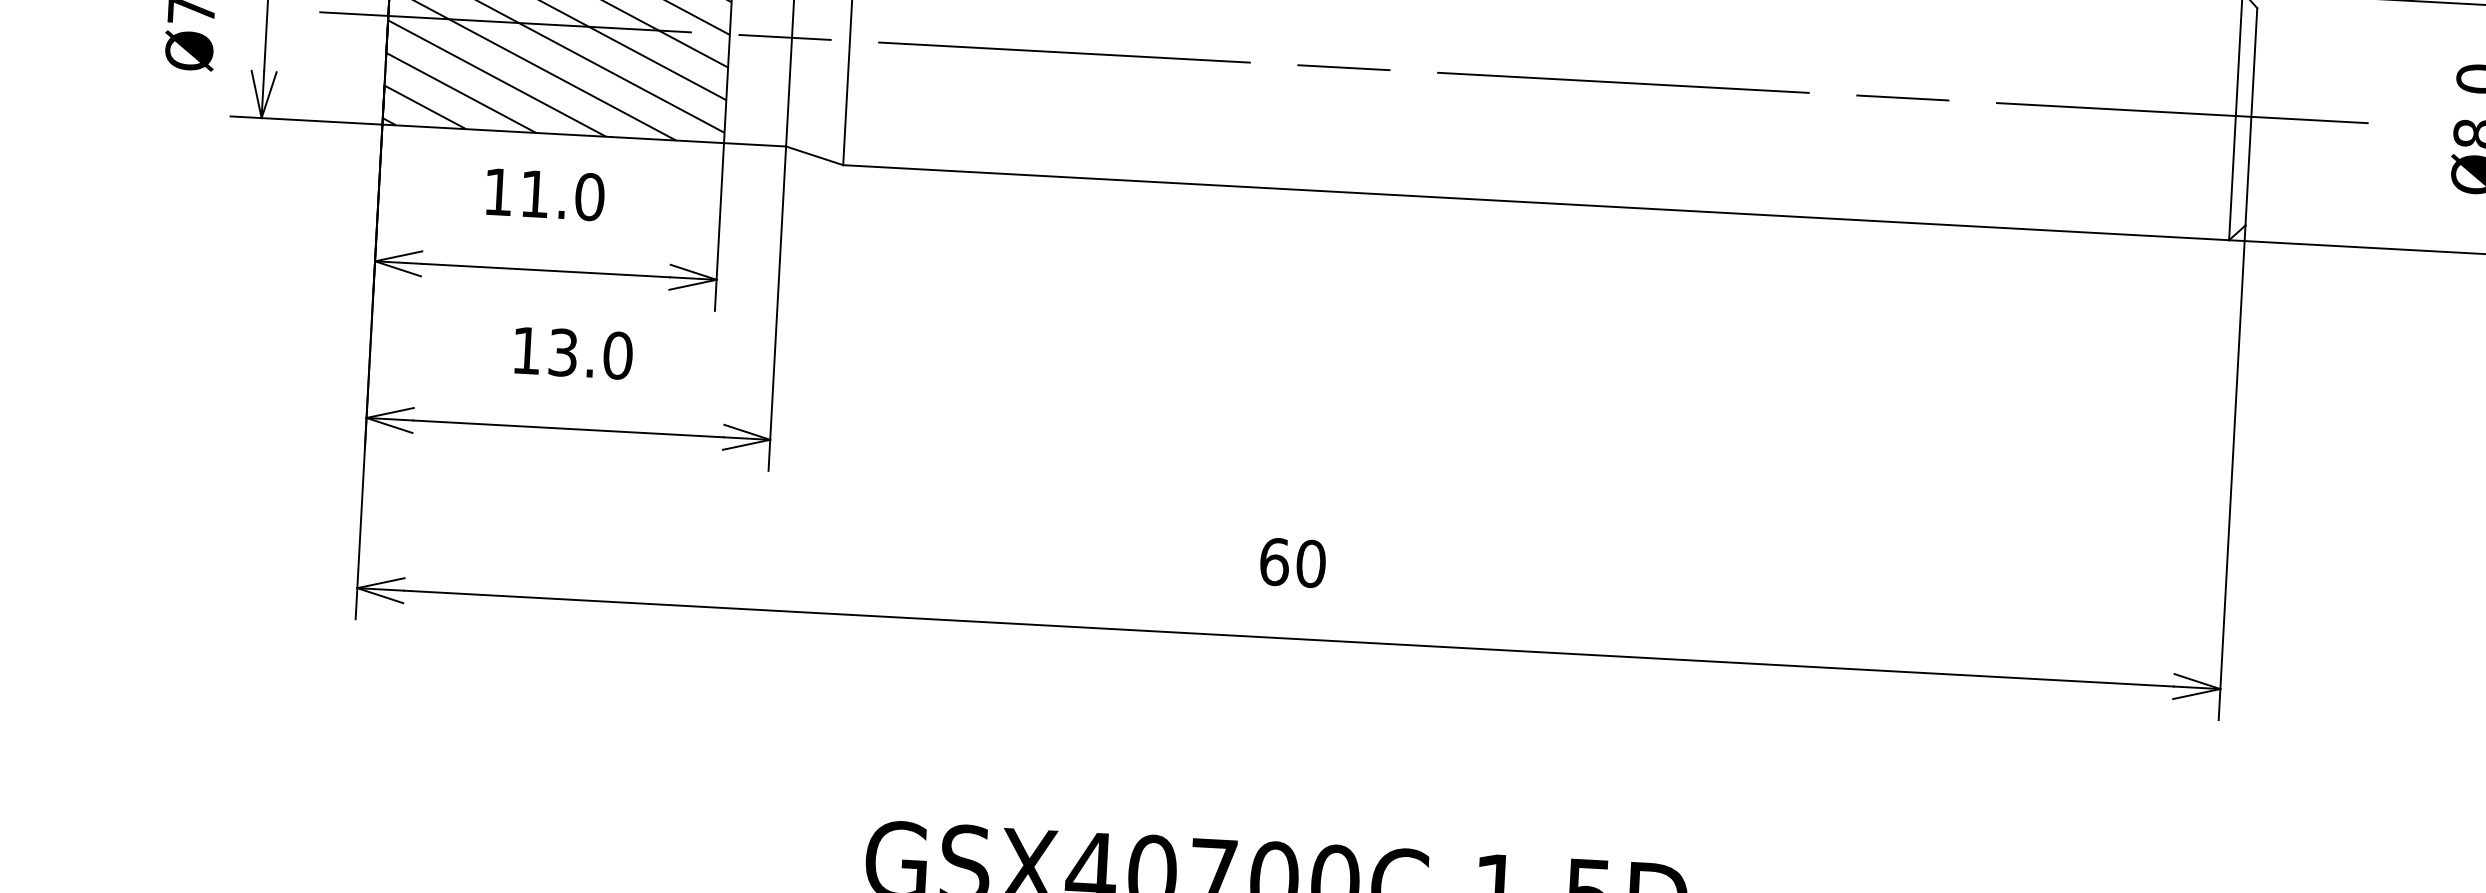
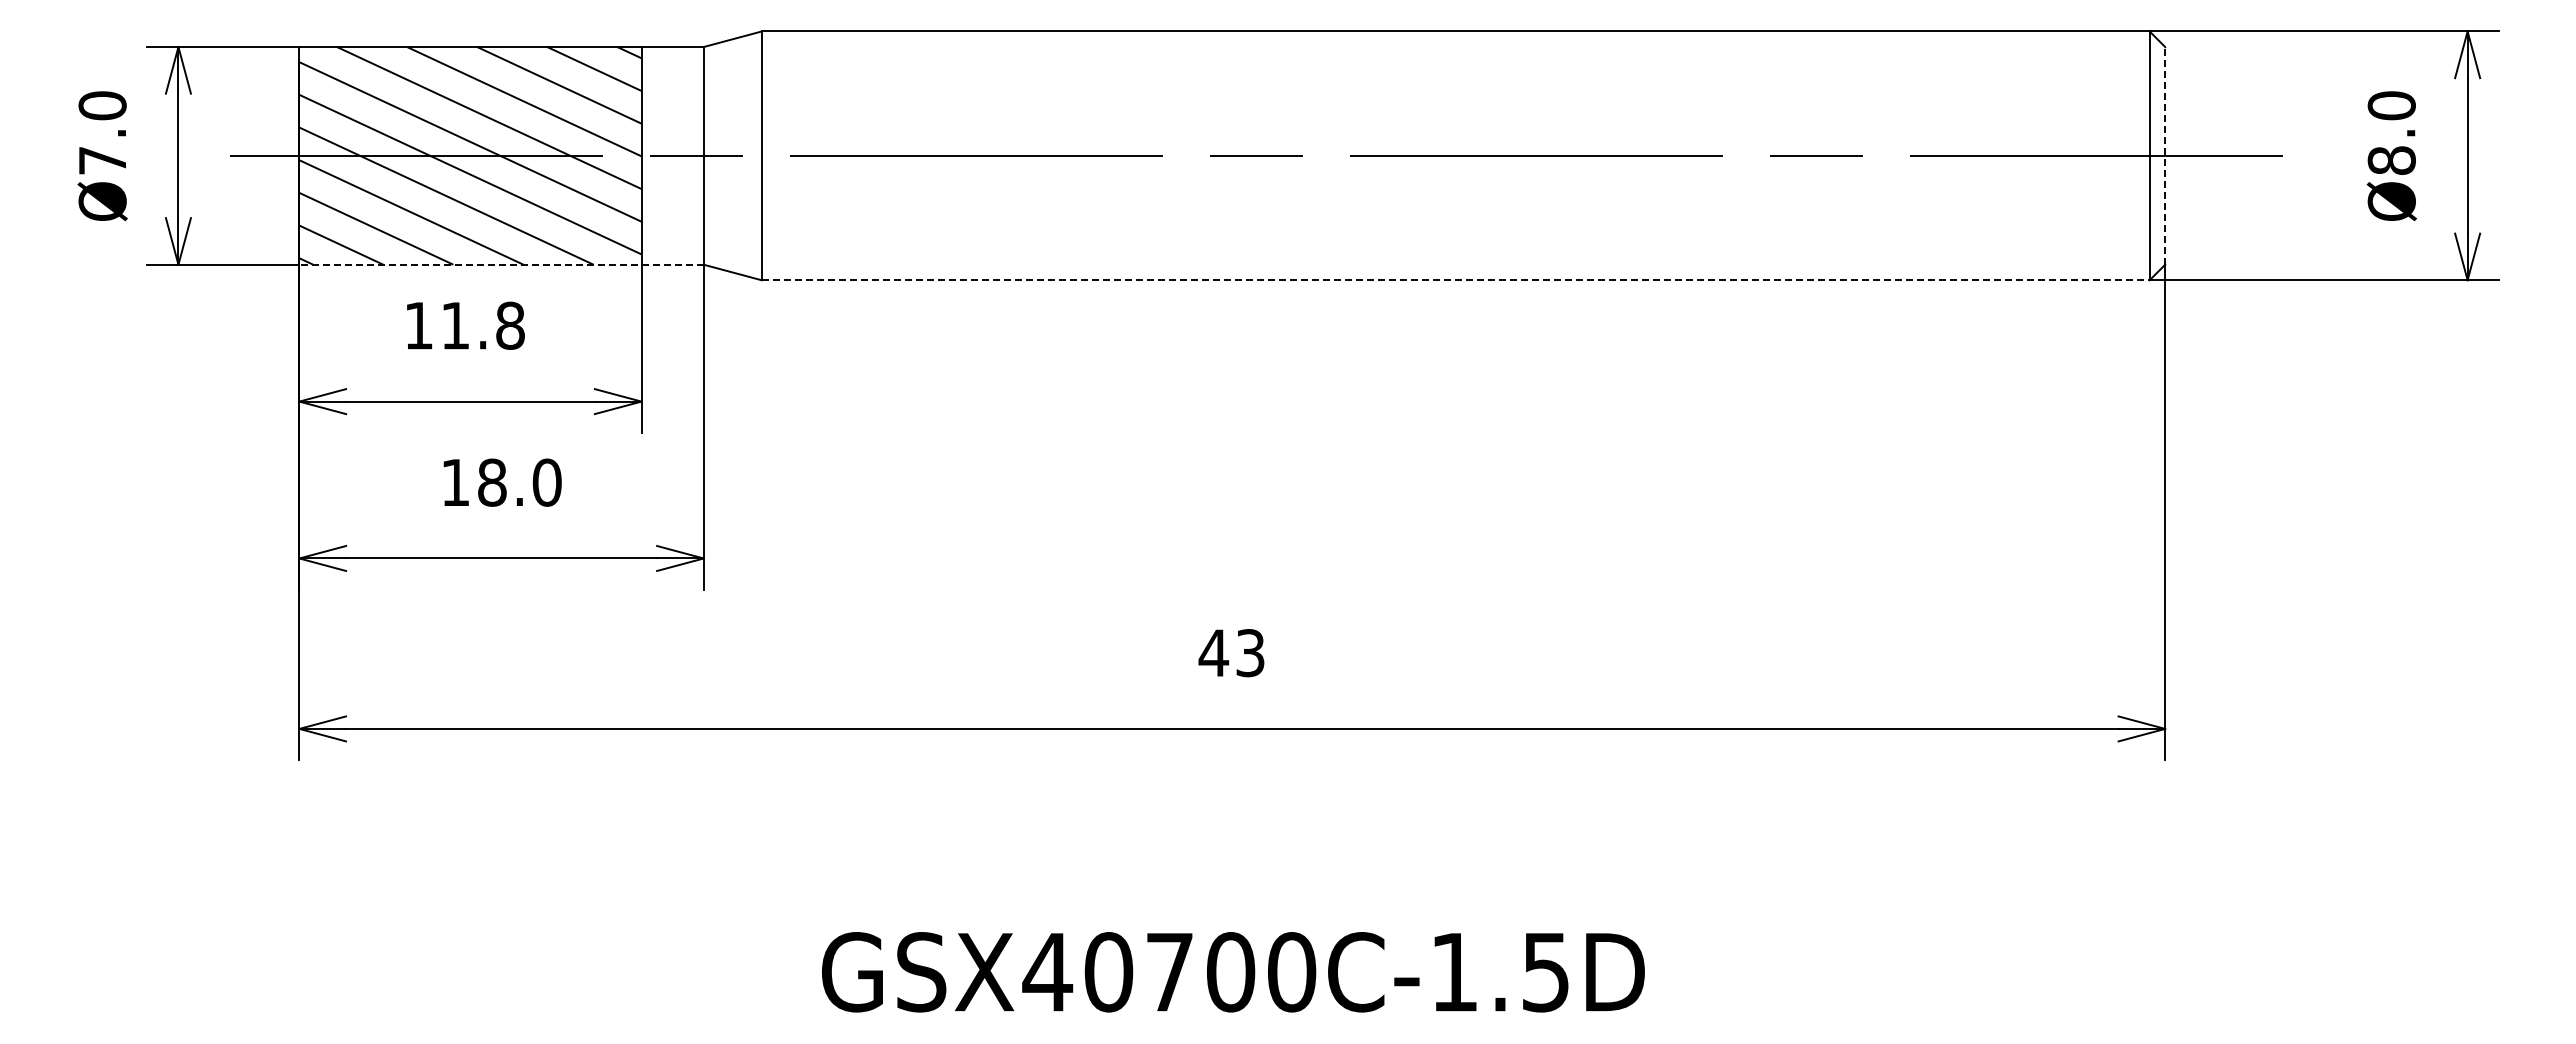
line: (2251, 116) -> (2165, 155), solid -> dashed
line: (584, 135) -> (501, 264), solid -> dashed
text: (589, 196) -> (510, 325), 11.0 -> 11.8
line: (1535, 202) -> (1455, 280), solid -> dashed
text: (563, 352) -> (492, 482), 13.0 -> 18.0
text: (1292, 563) -> (1231, 653), 60 -> 43

